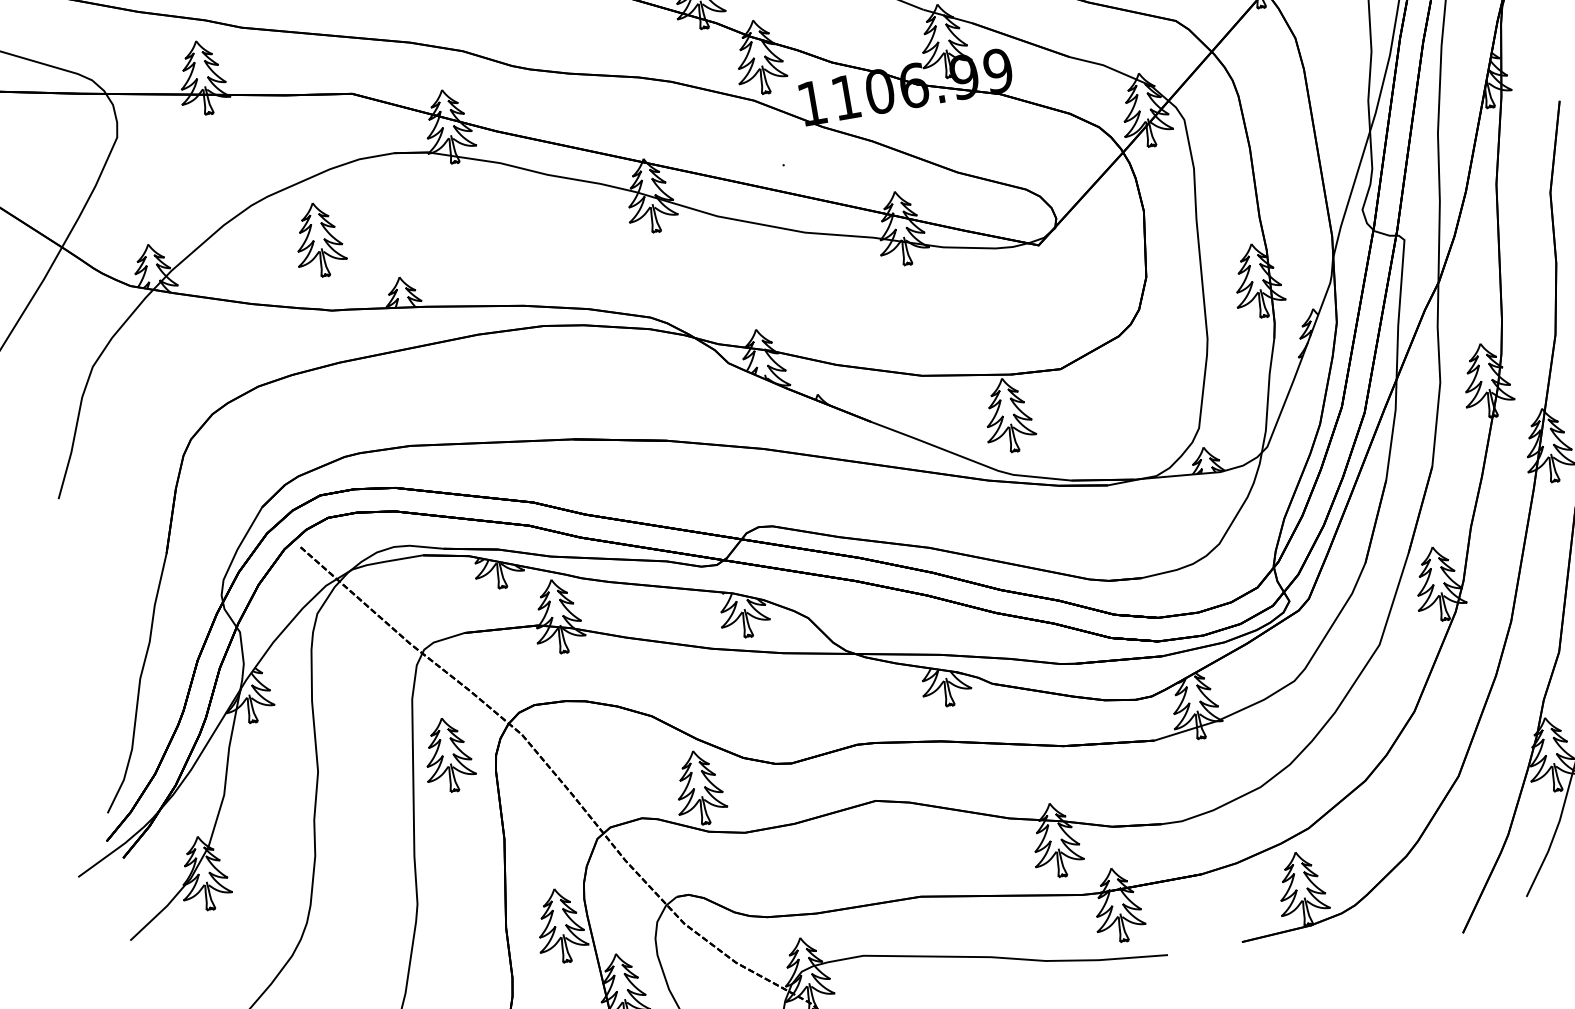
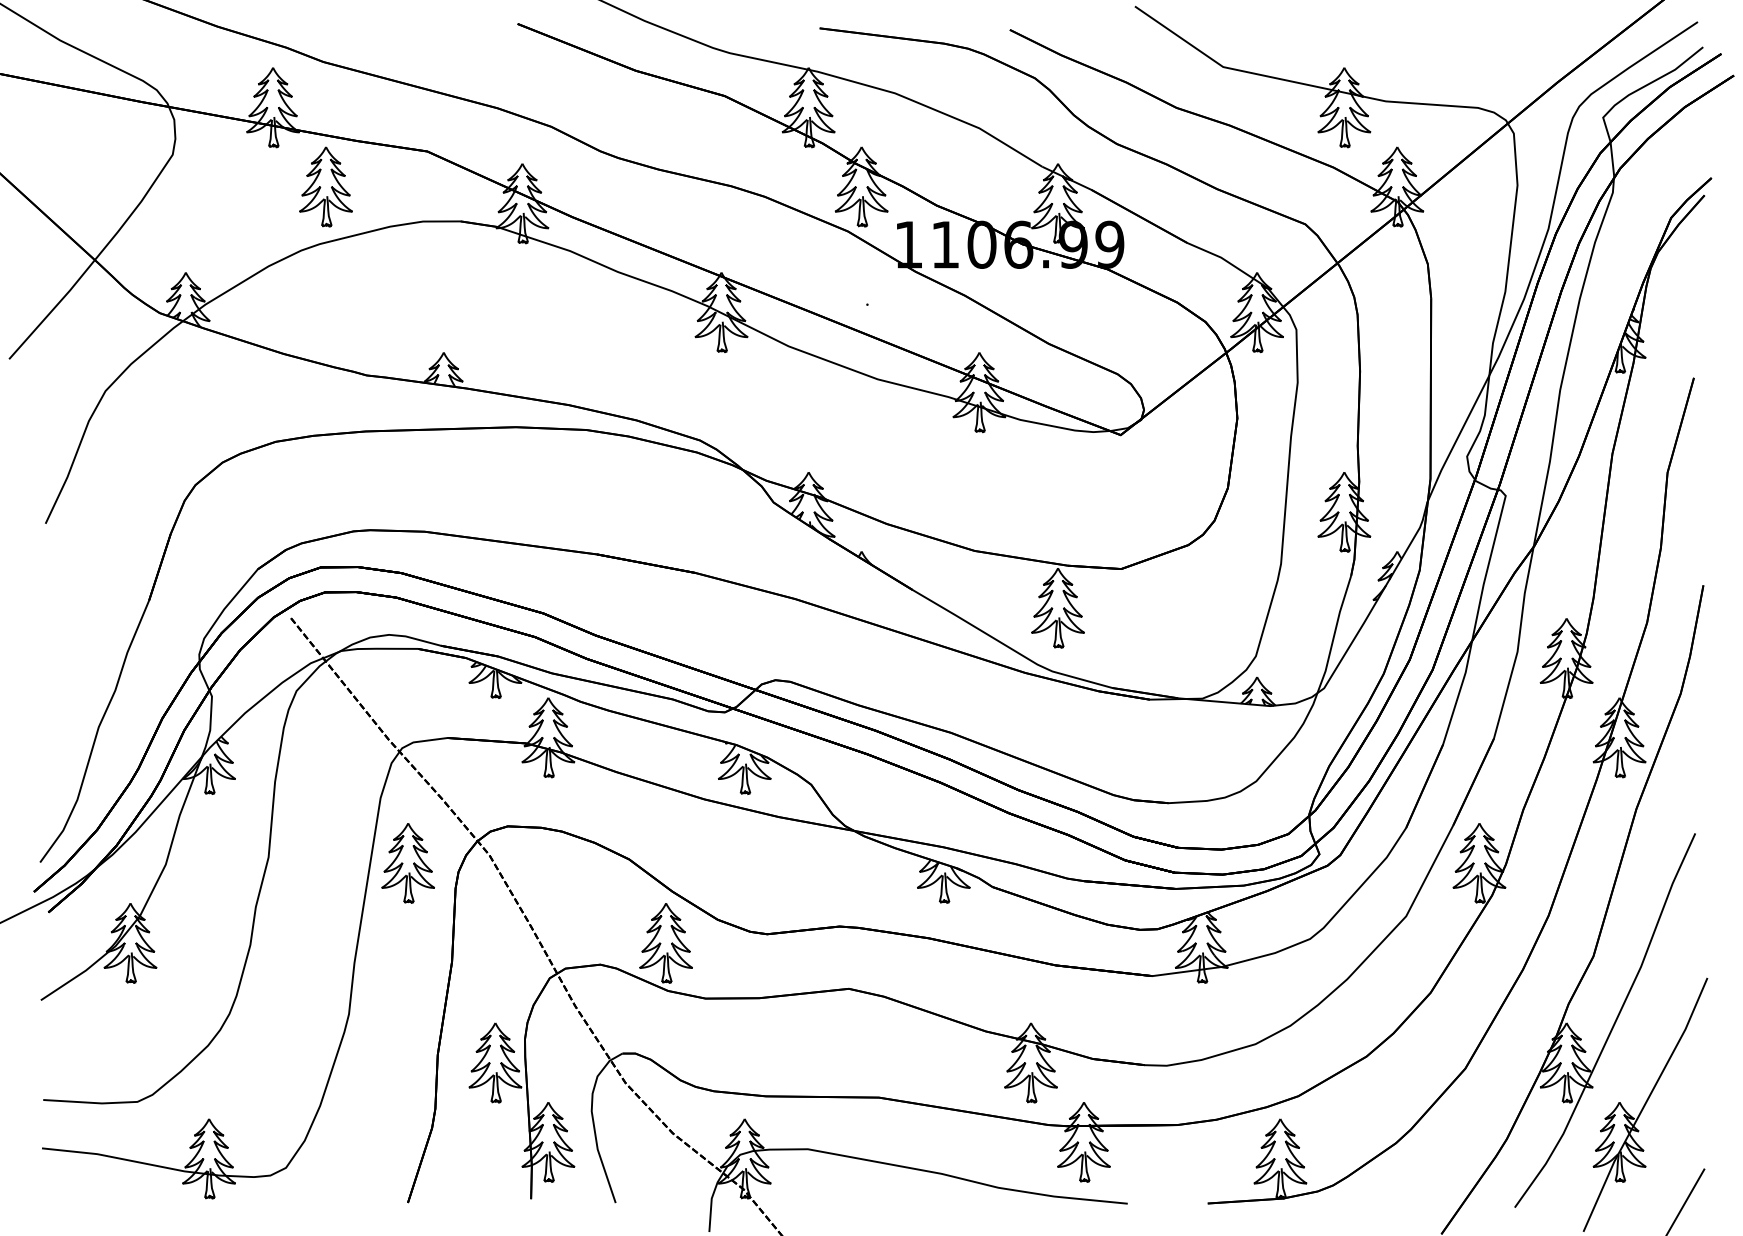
part: (318, 239) -> (325, 186), moved

